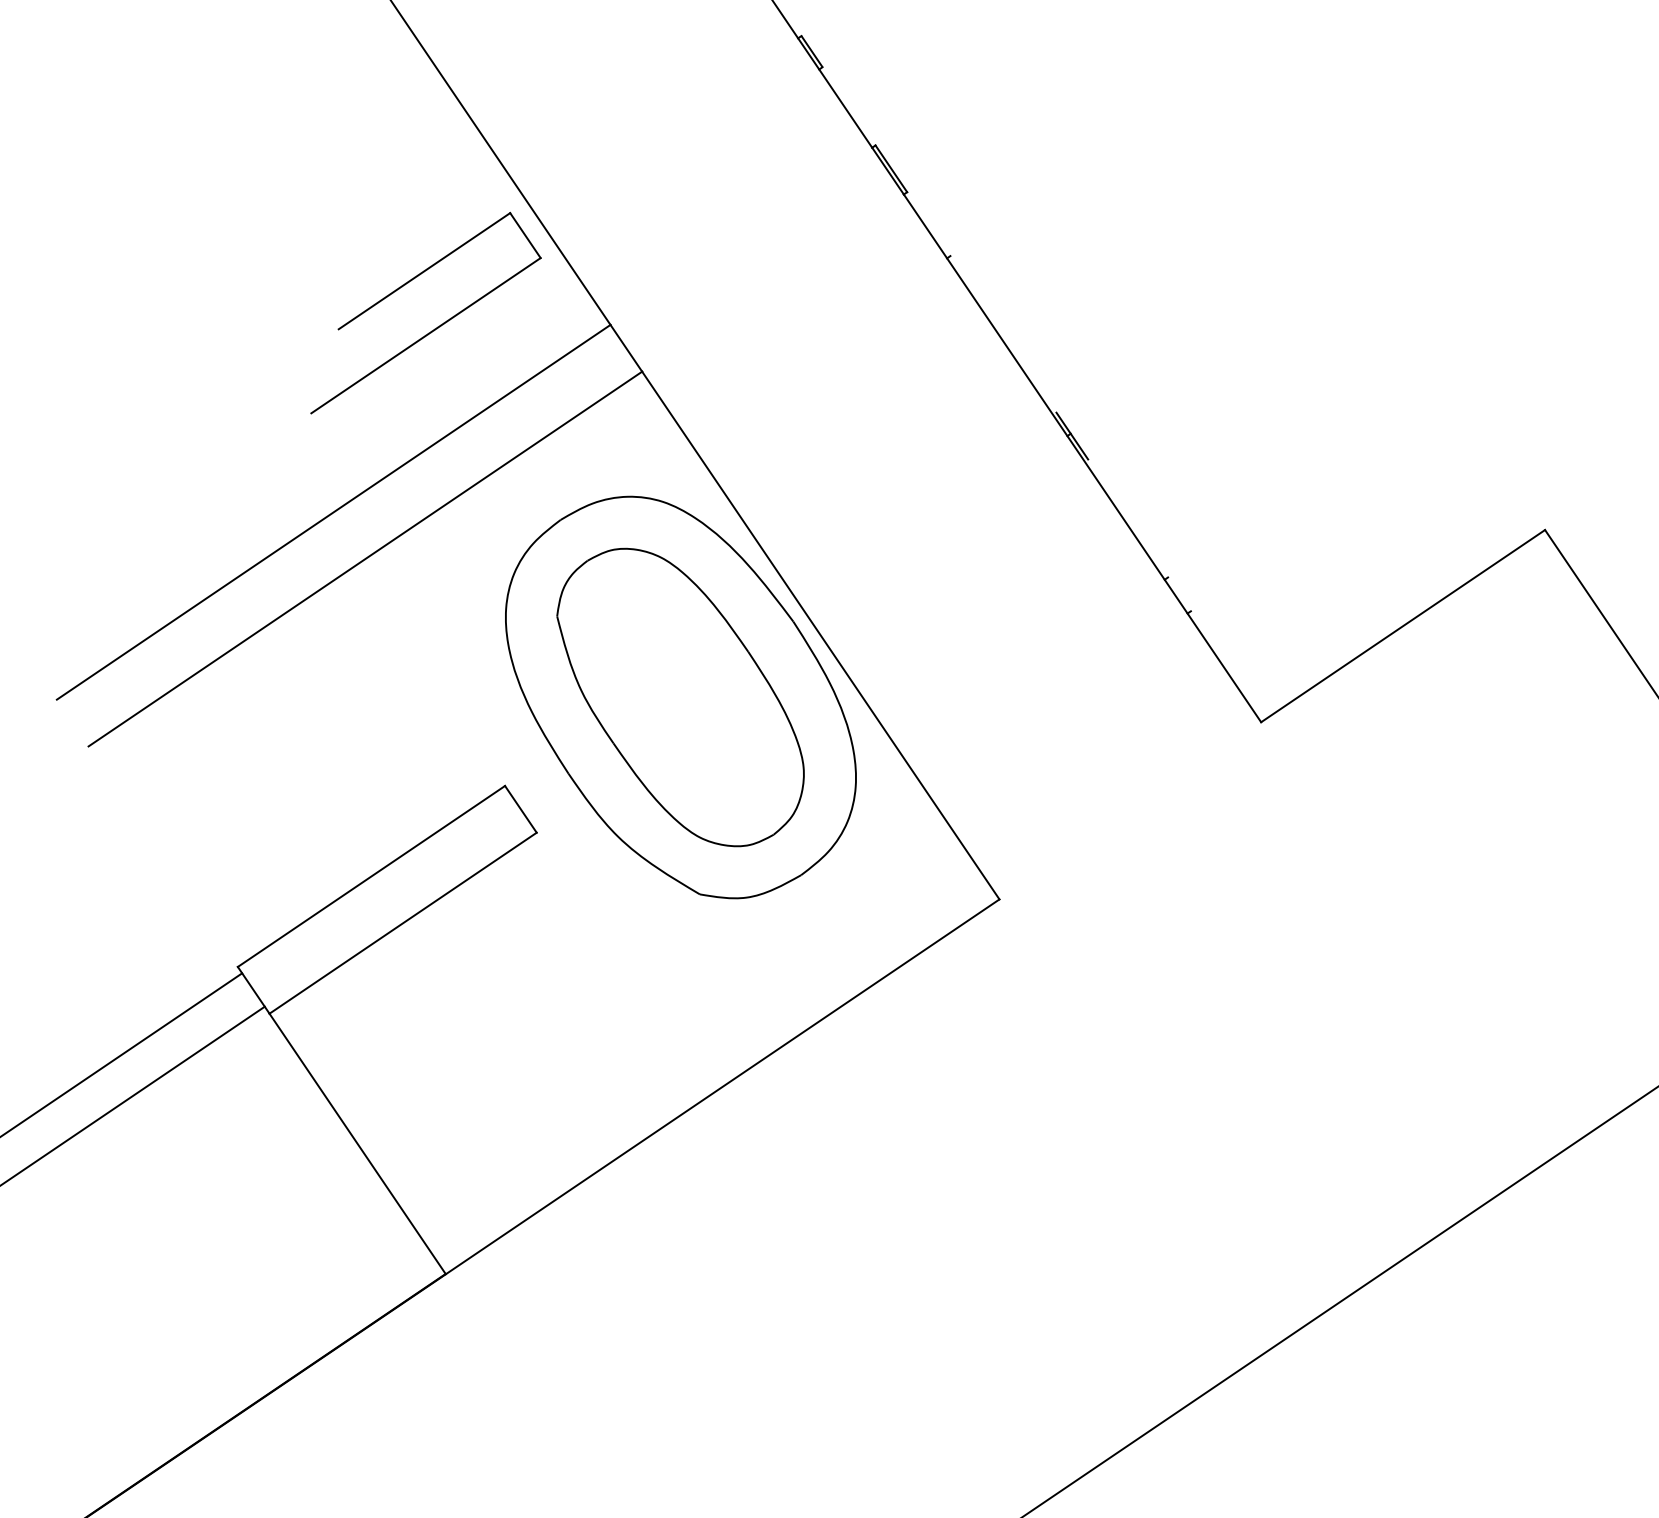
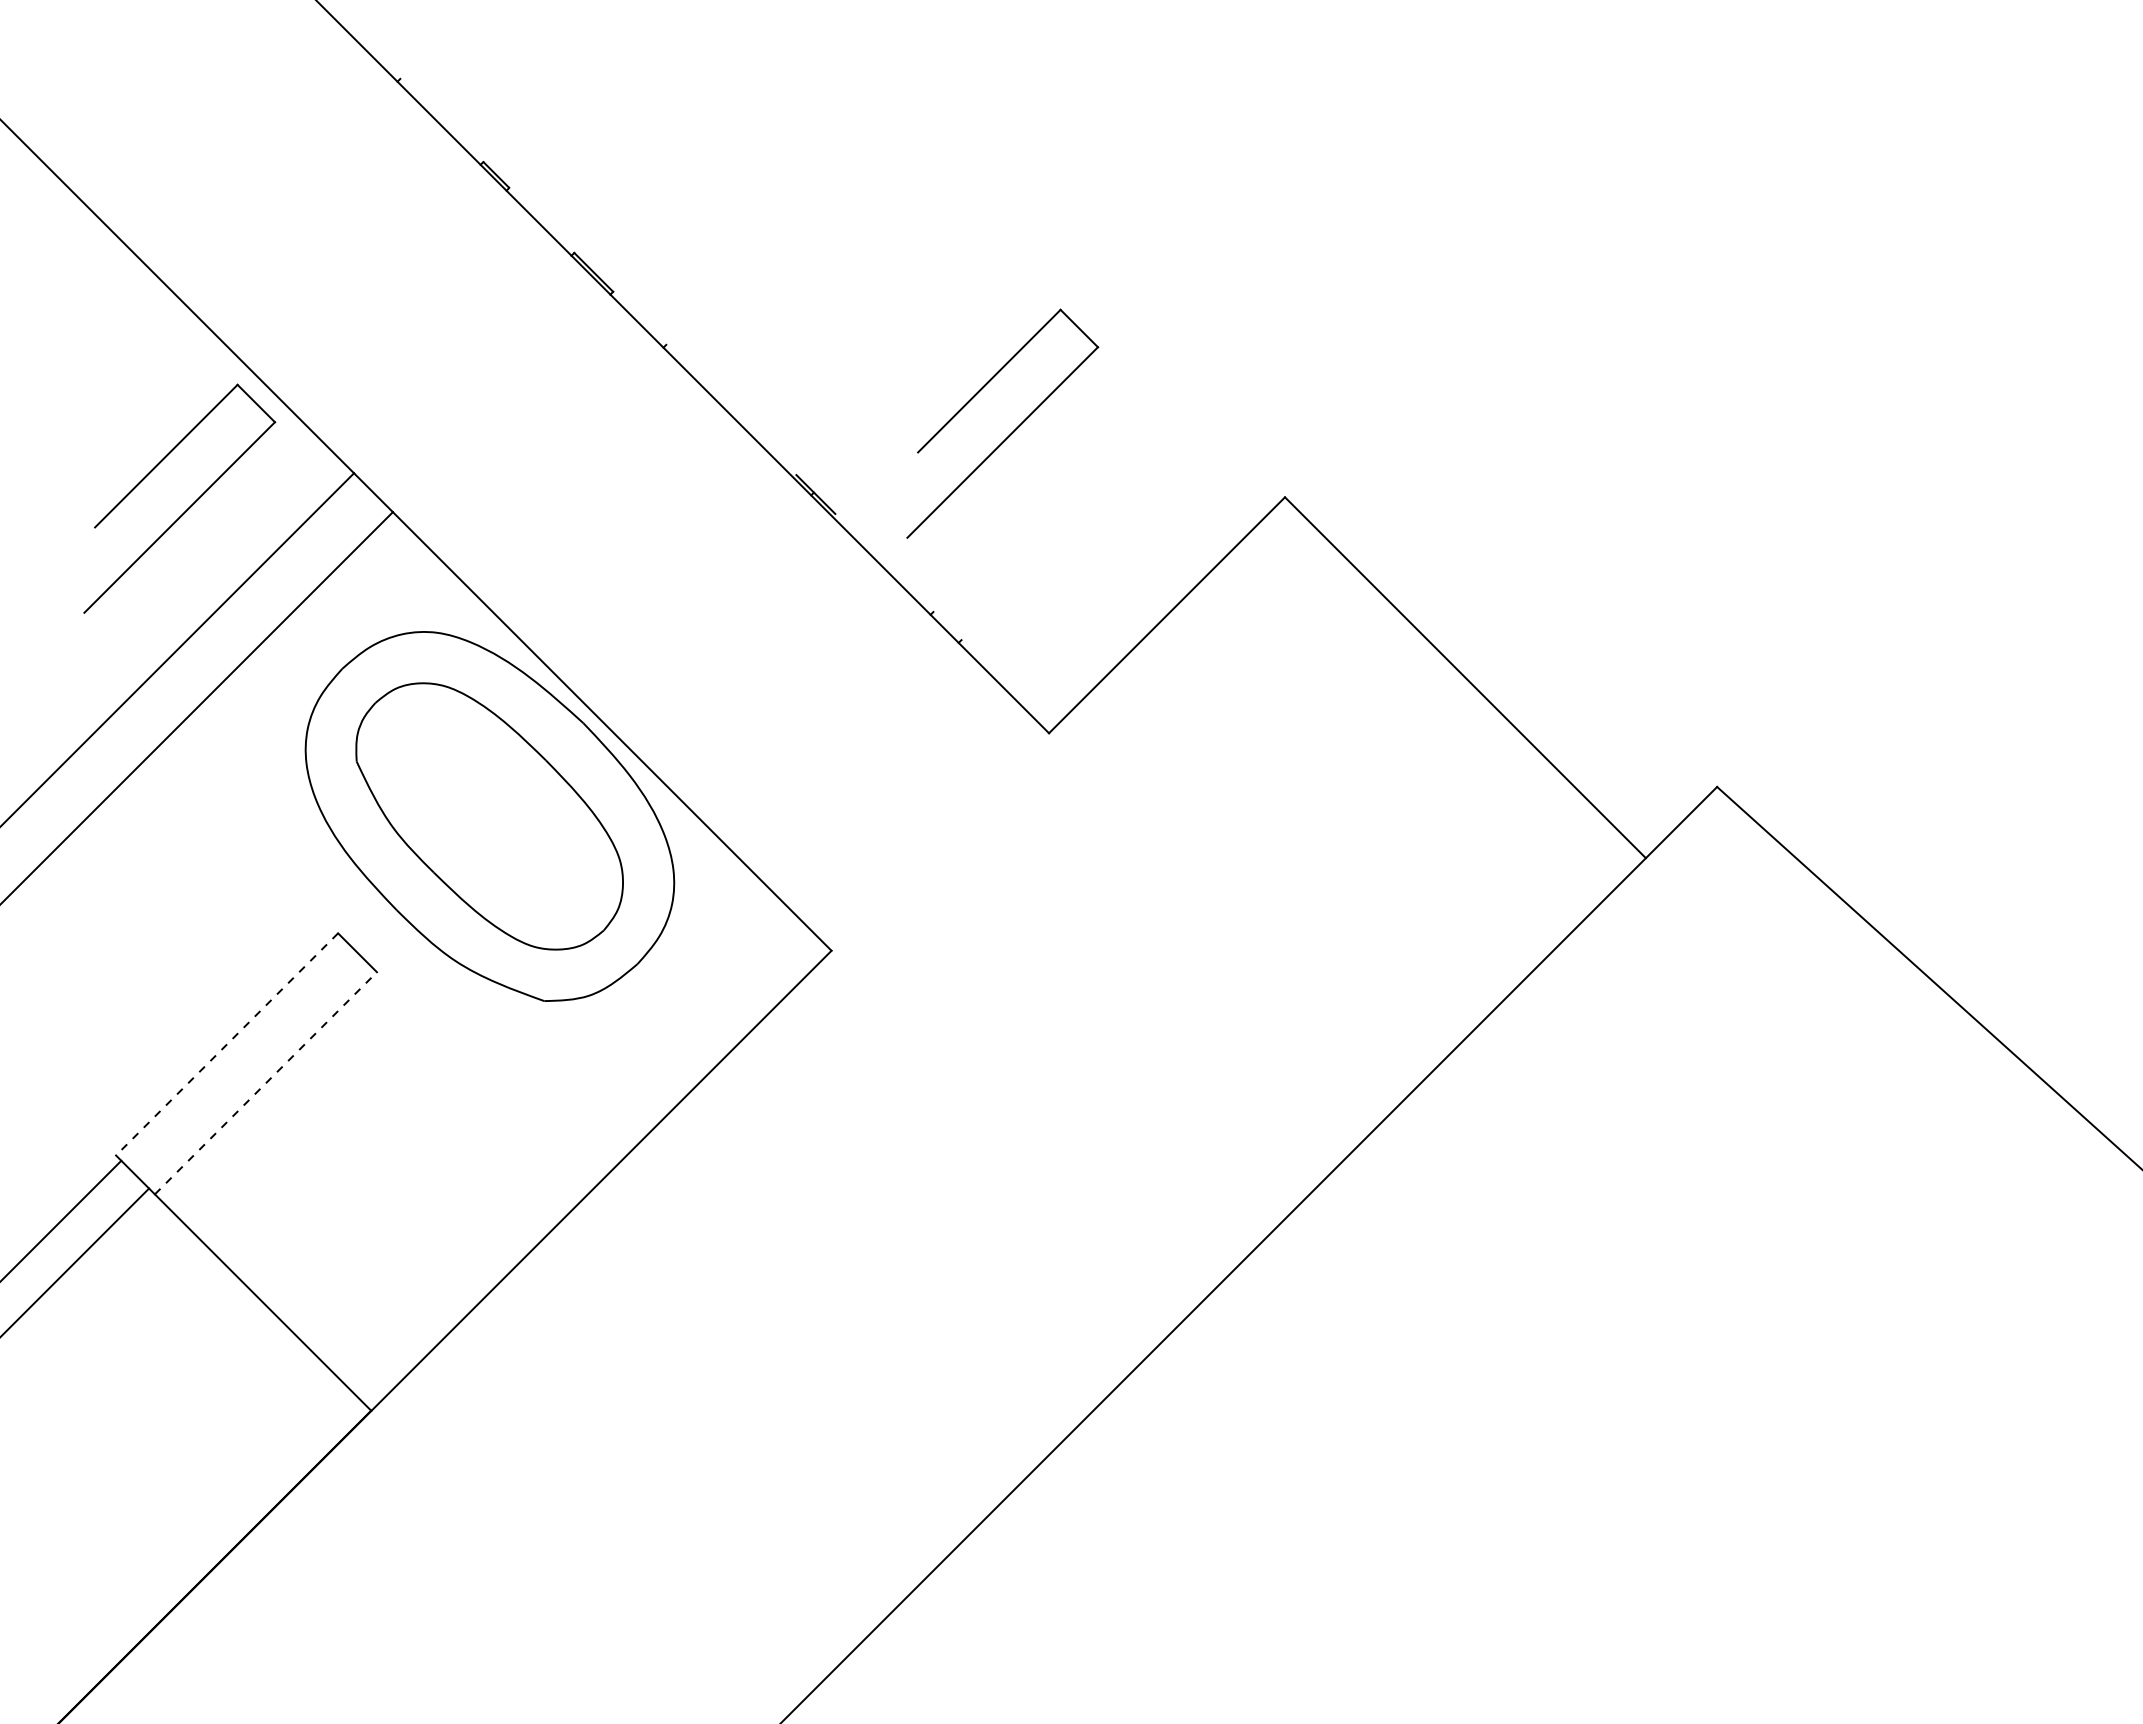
part: (1281, 411) -> (1011, 432), added
line: (370, 876) -> (226, 1044), solid -> dashed
line: (403, 922) -> (266, 1082), solid -> dashed

